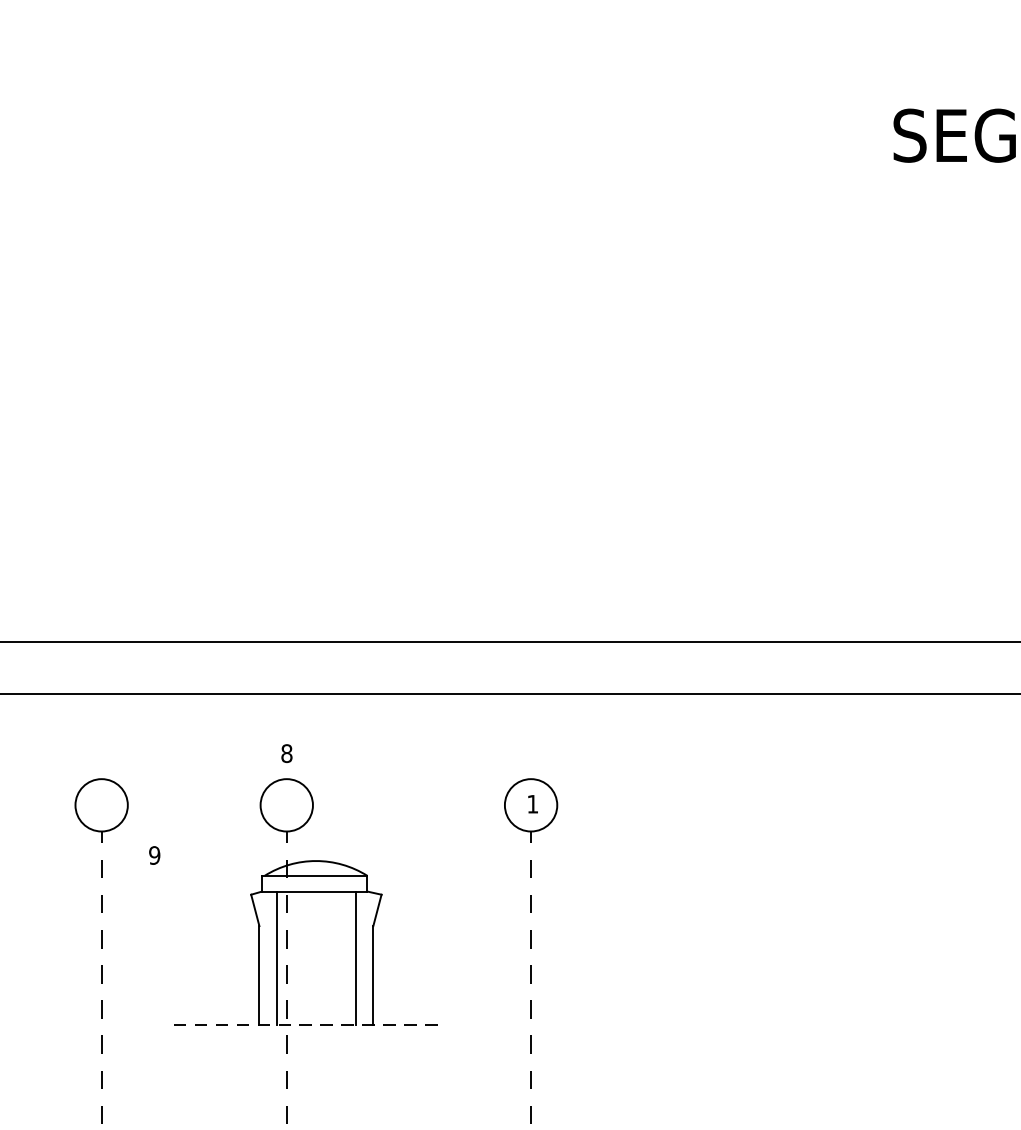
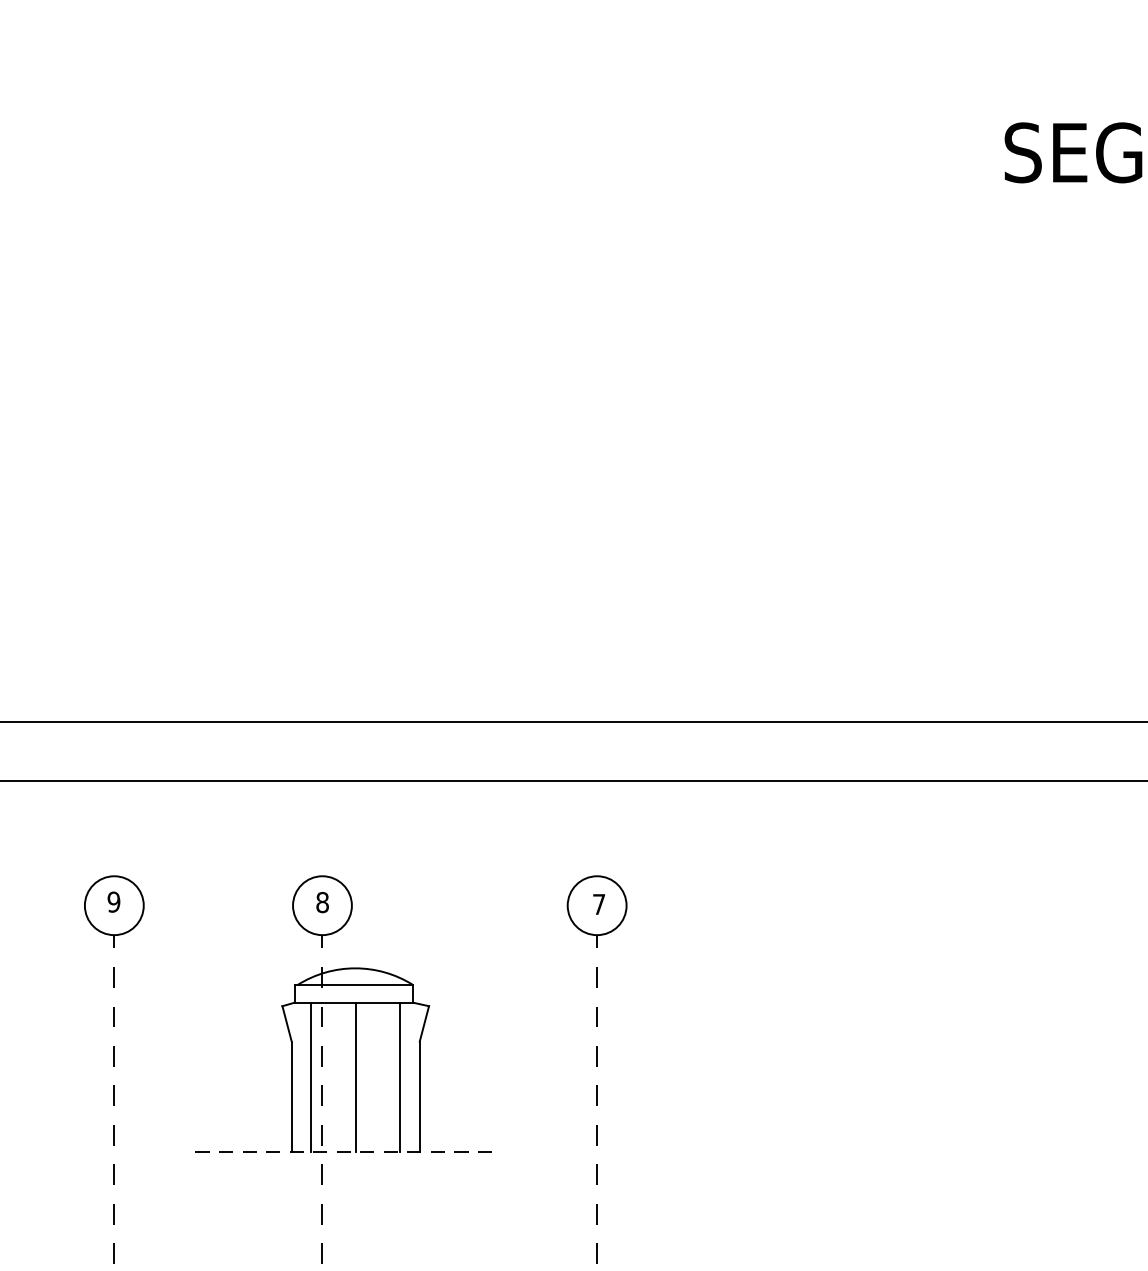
text: (286, 753) -> (322, 902), moved
text: (533, 804) -> (599, 904), 1 -> 7
text: (154, 854) -> (113, 901), moved
line: (316, 958) -> (355, 1077), added

